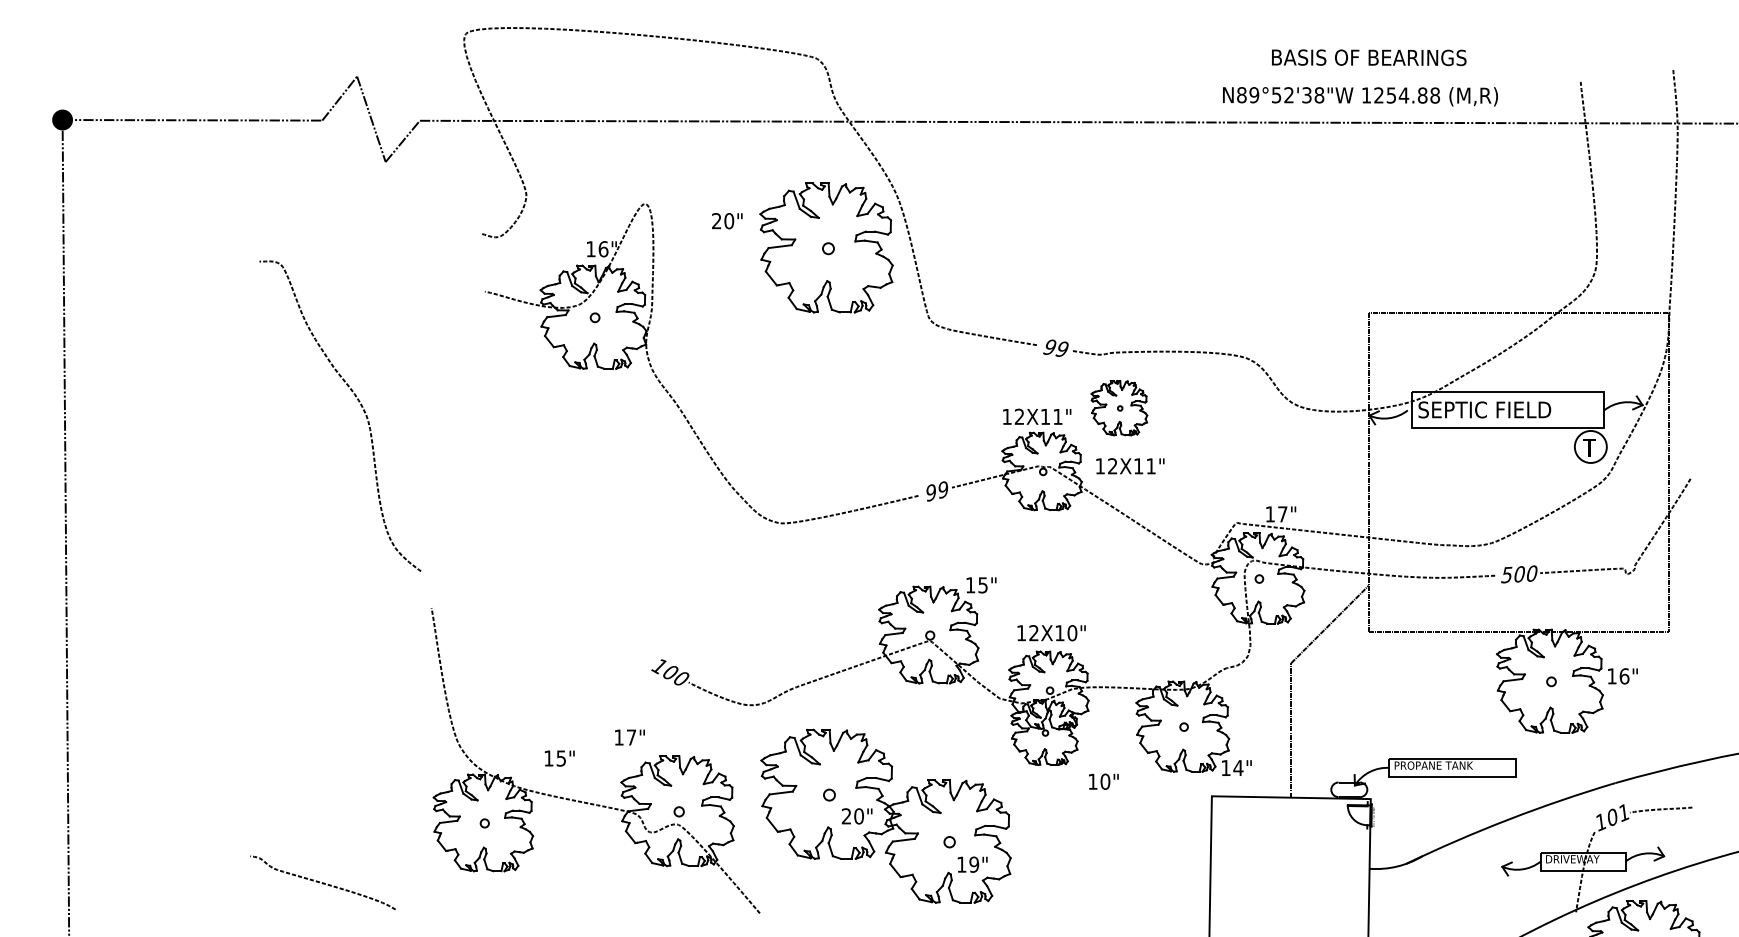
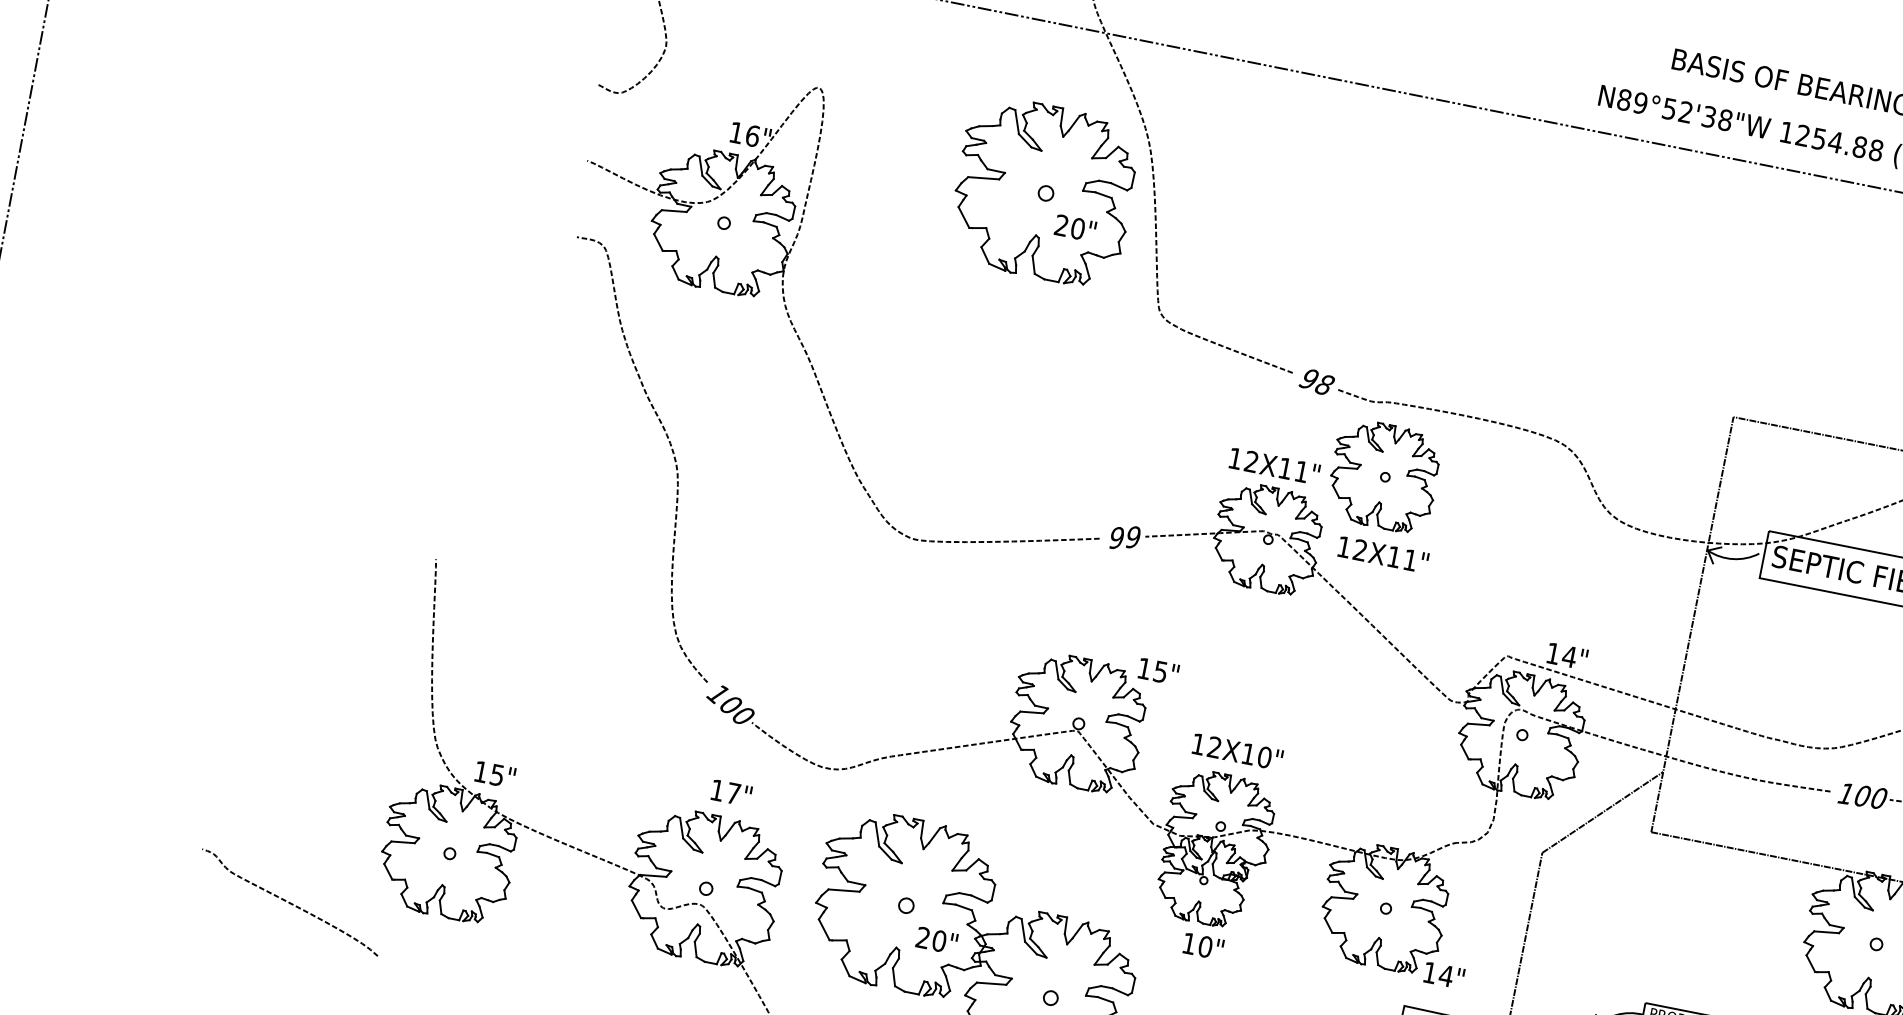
text: (727, 221) -> (1075, 228), moved
text: (1062, 349) -> (1325, 385), 99 -> 98
curve: (358, 402) -> (669, 446), moved
part: (1119, 407) -> (1384, 475), size x1.43
text: (1282, 514) -> (1569, 656), 17" -> 14"
text: (1506, 574) -> (1845, 792), 500 -> 100
text: (629, 737) -> (730, 792), moved
text: (559, 758) -> (494, 774), moved
text: (1103, 781) -> (1203, 946), moved
curve: (322, 882) -> (289, 901), moved

